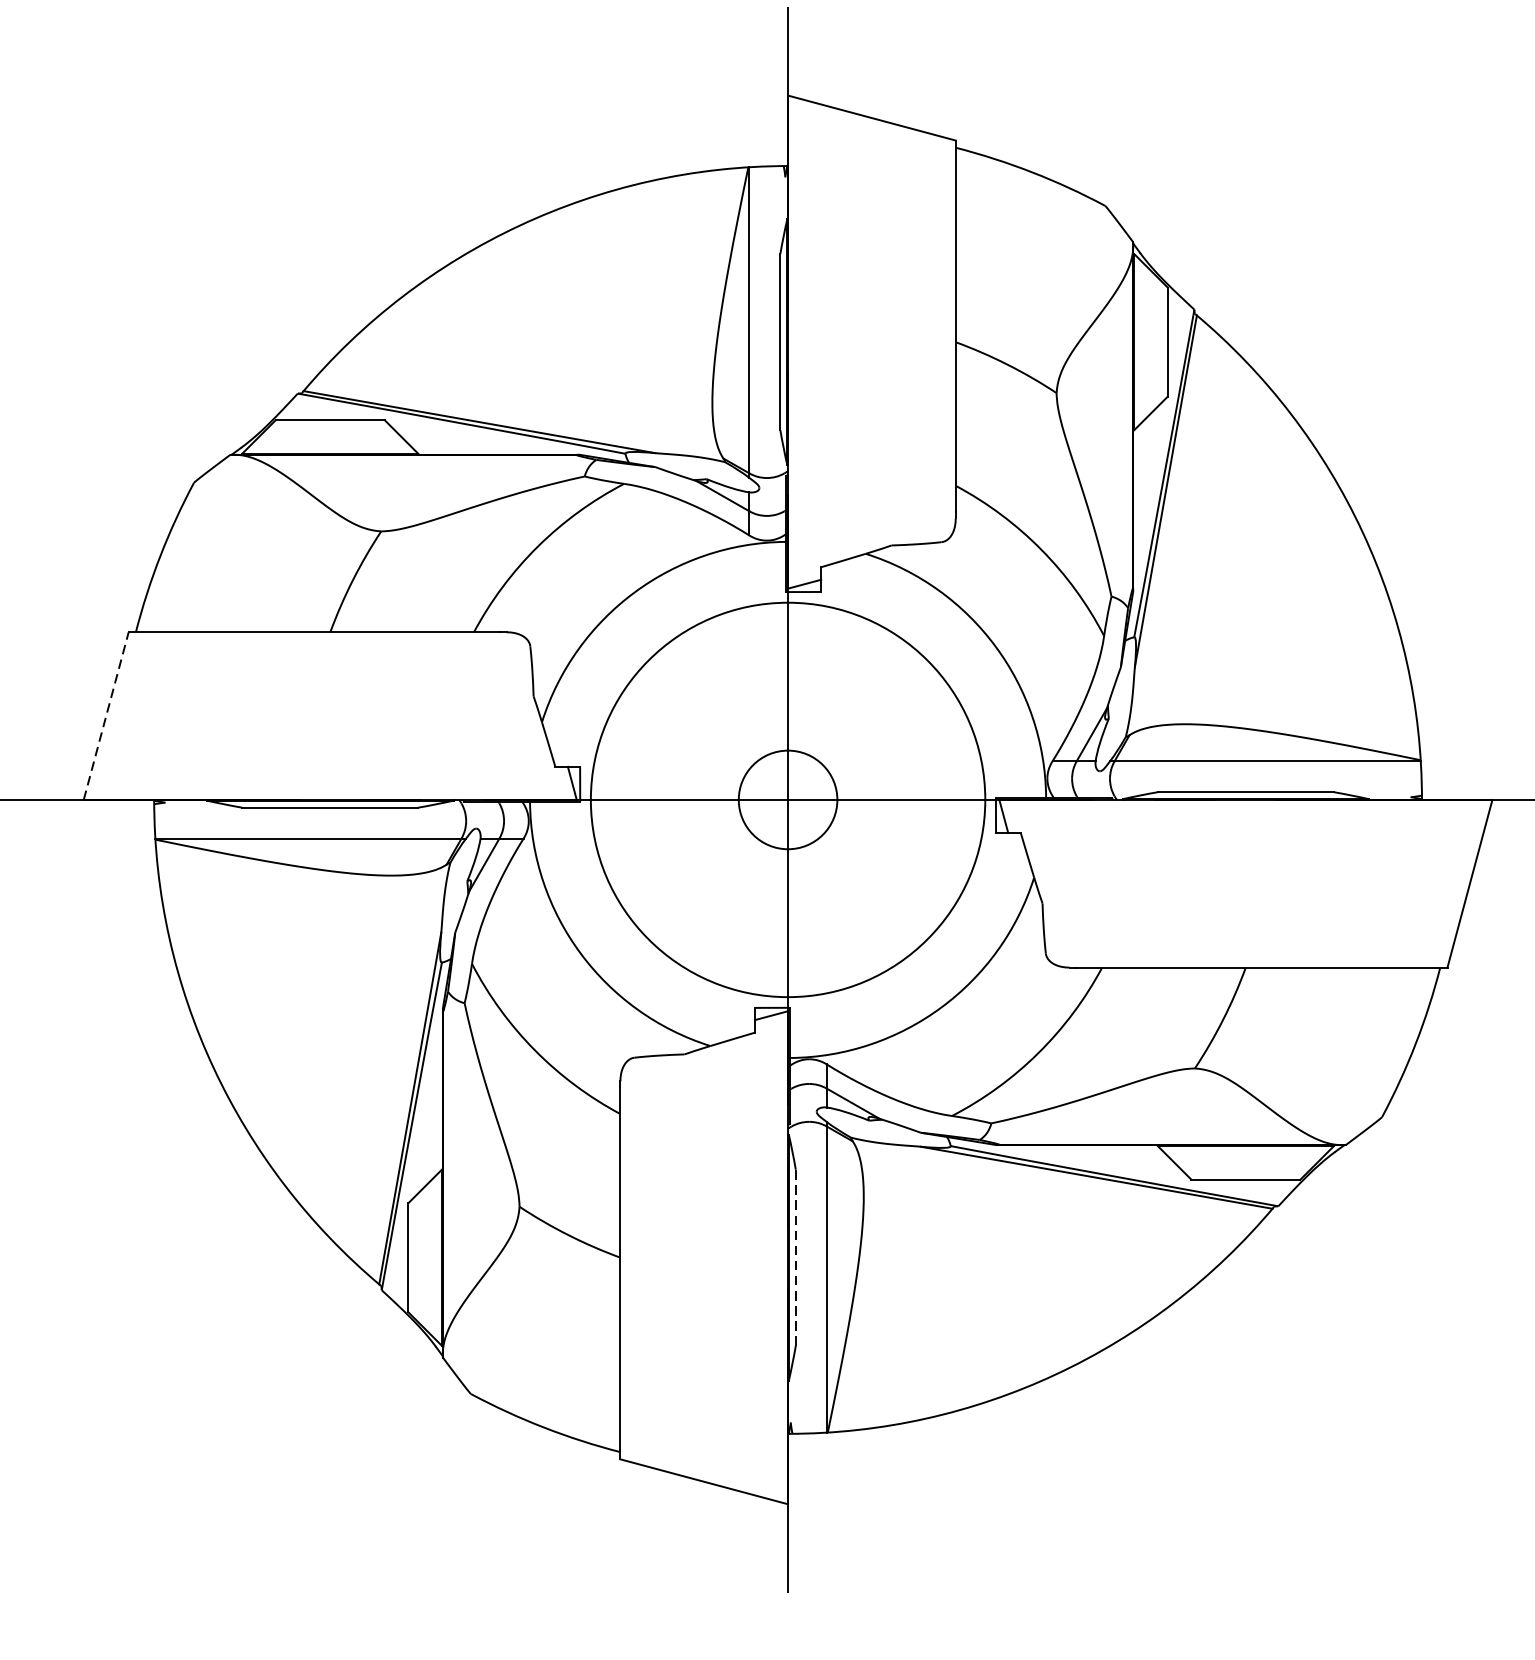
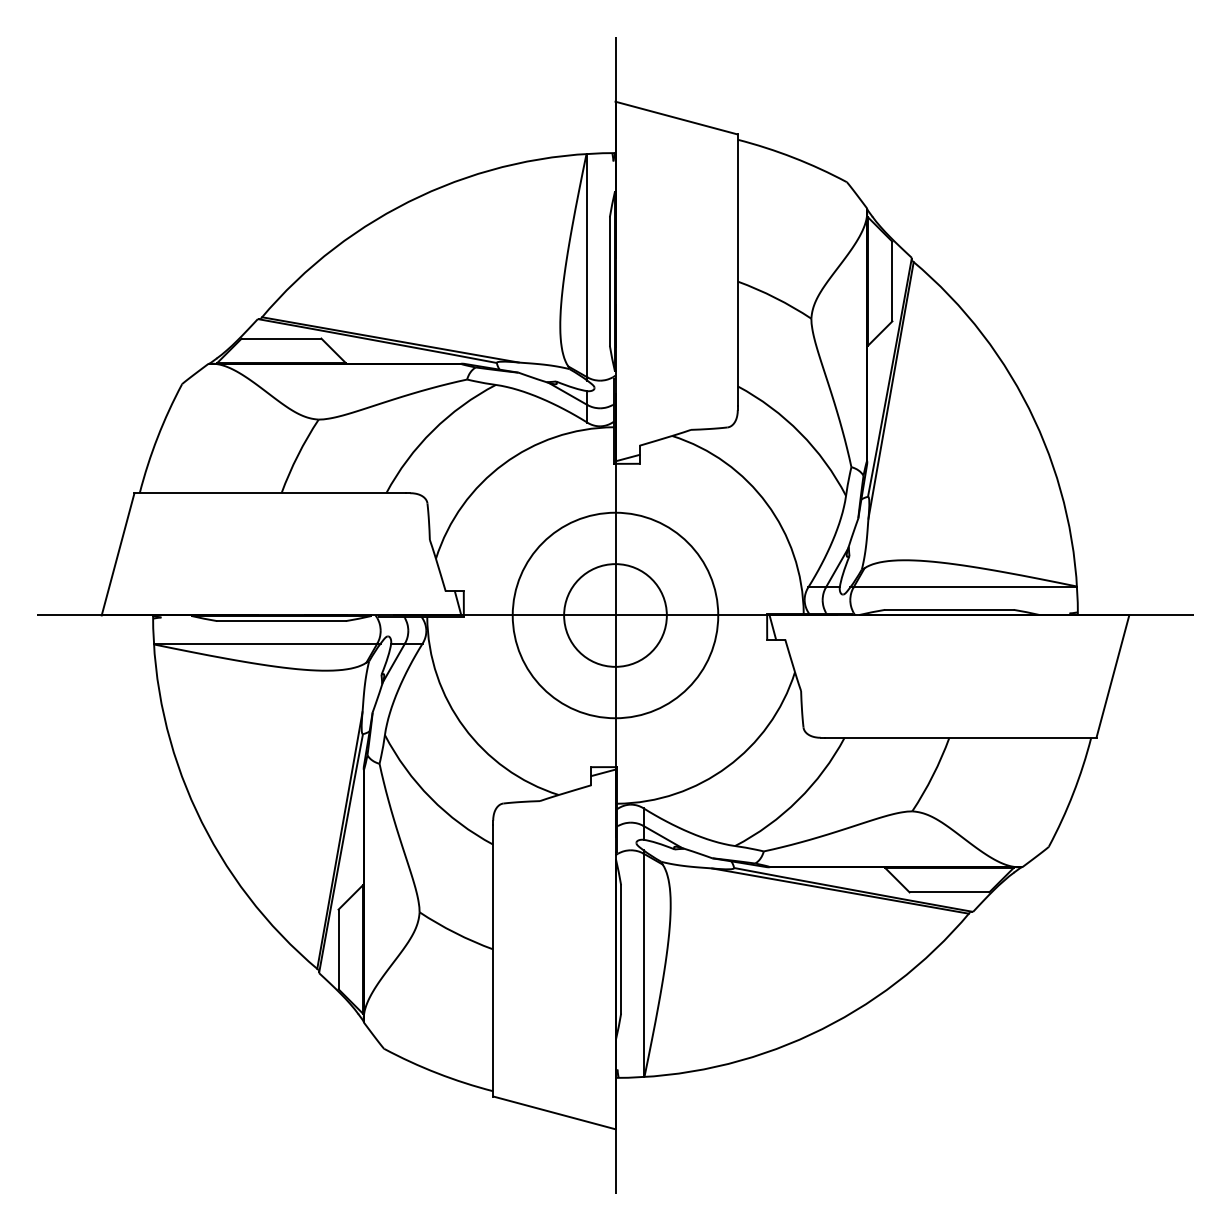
line: (106, 714) -> (118, 553), dashed -> solid
circle: (788, 799) -> (615, 615), size x0.71
circle: (788, 799) -> (615, 615), size x1.43
line: (796, 1256) -> (621, 948), dashed -> solid

